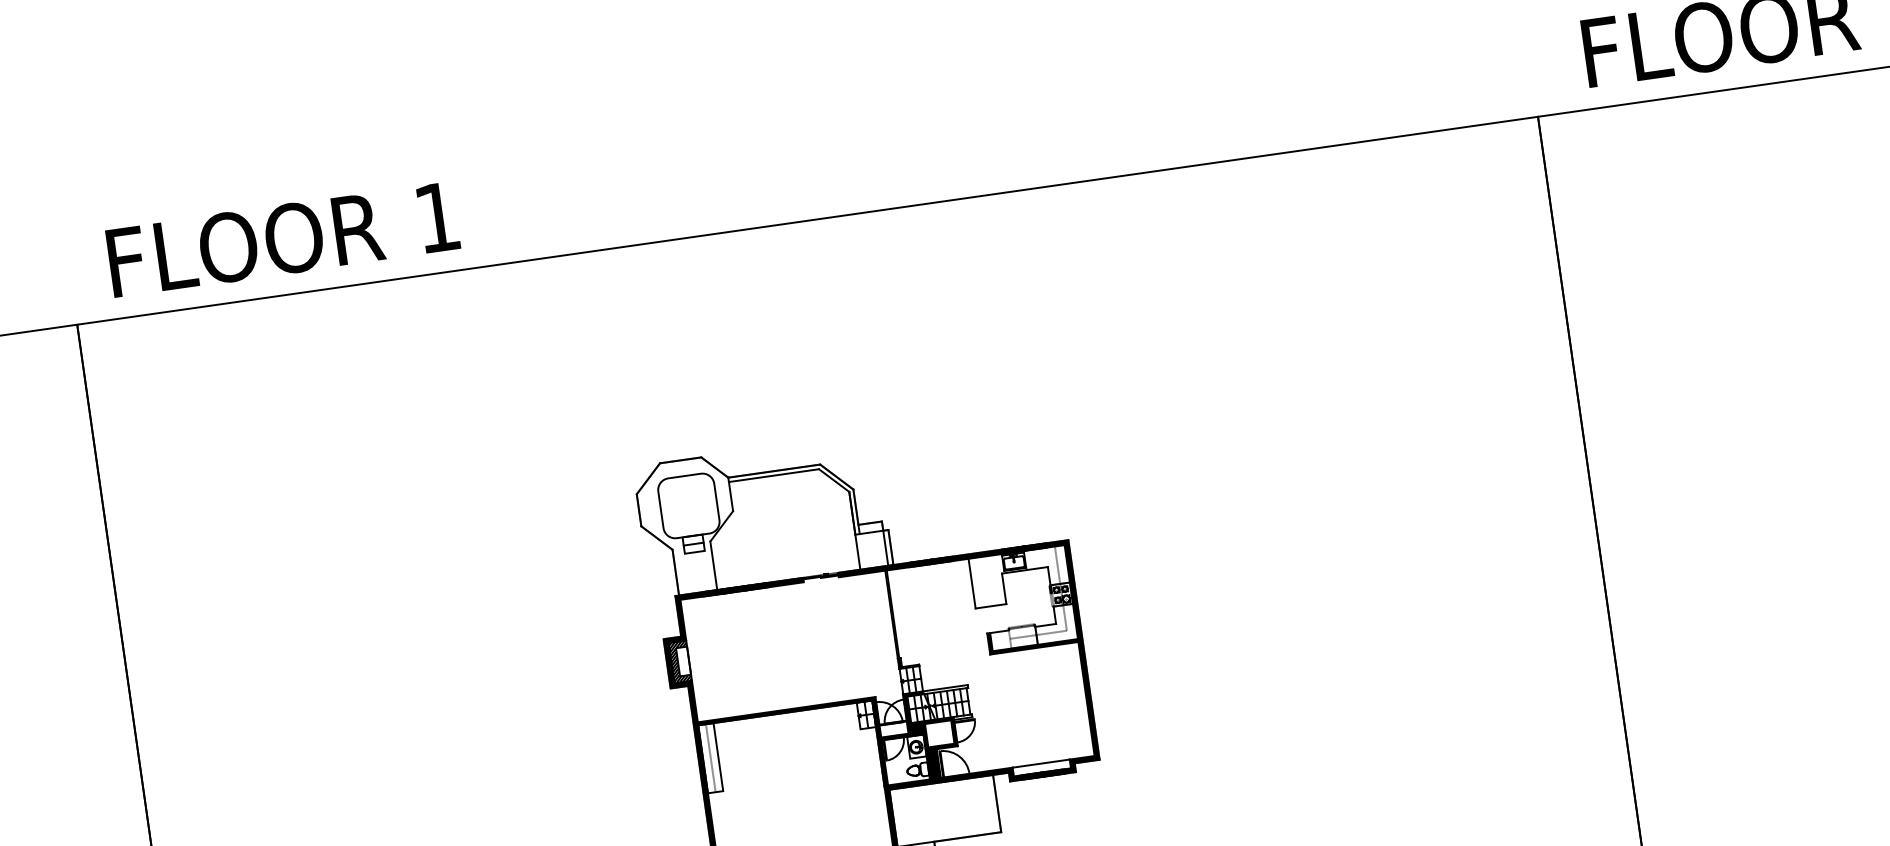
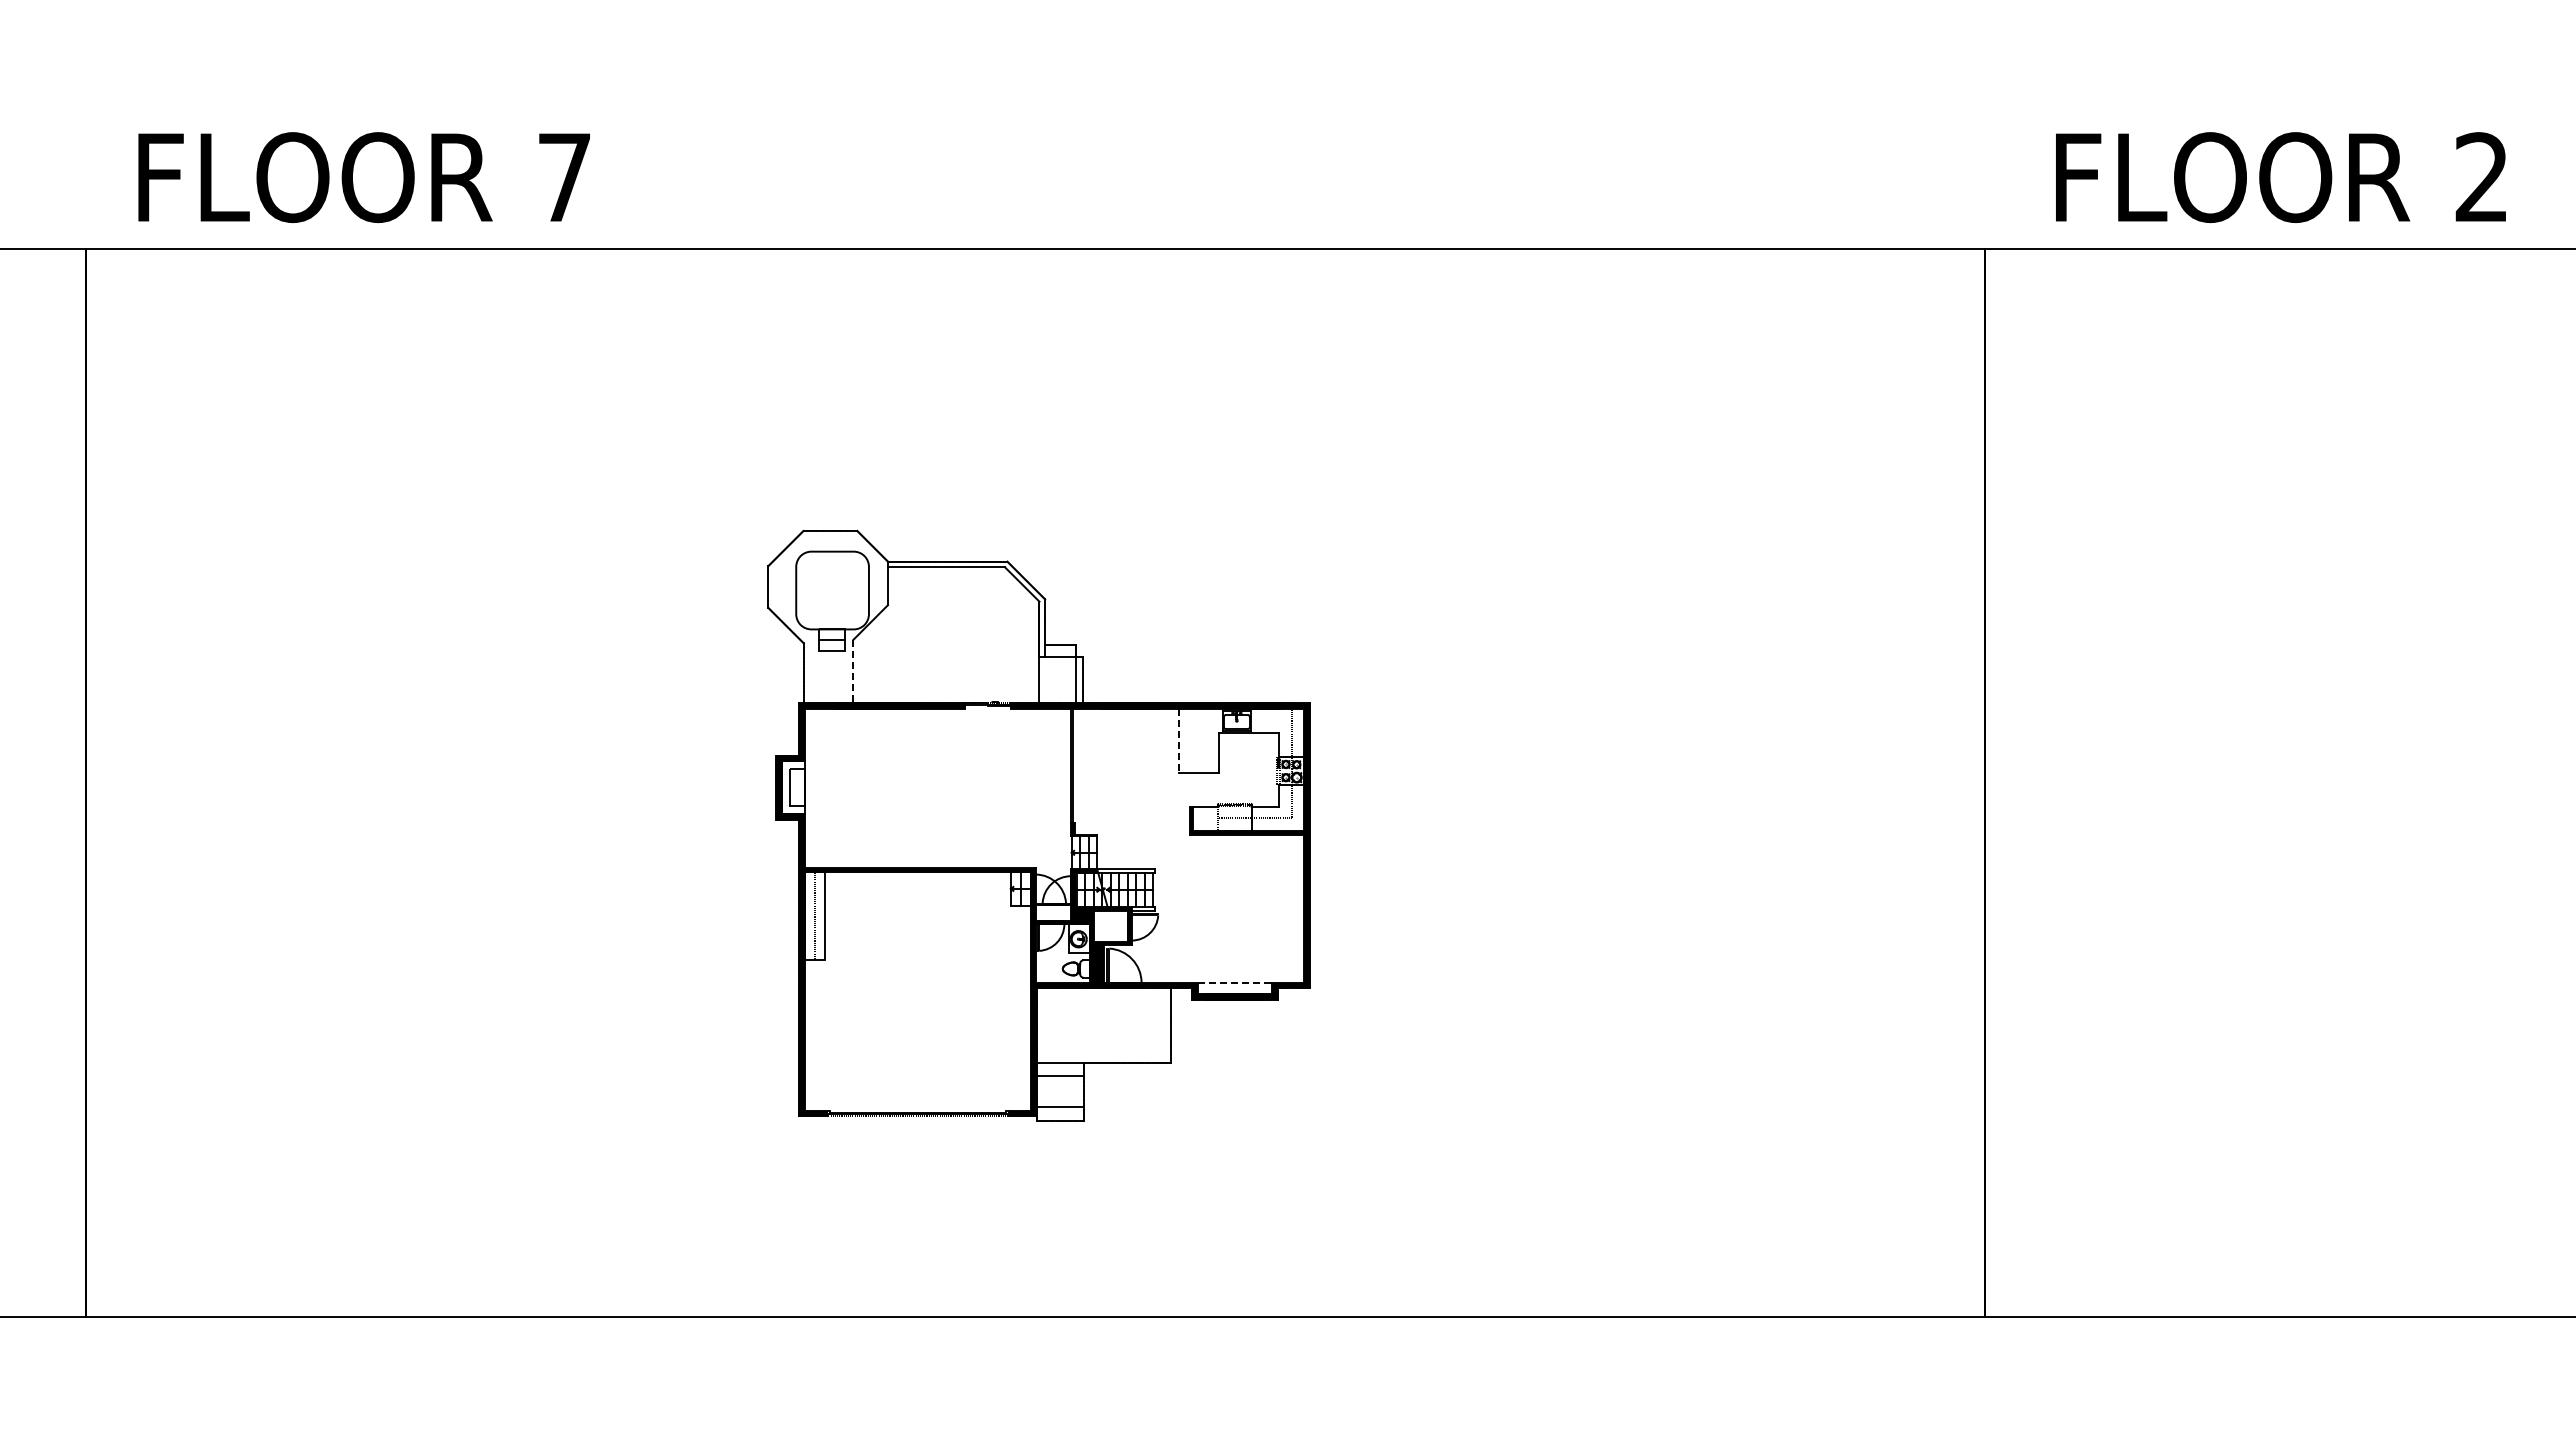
text: (437, 217) -> (564, 177), 1 -> 7
line: (713, 565) -> (853, 671), solid -> dashed
line: (972, 584) -> (1179, 741), solid -> dashed
hatch: (679, 661) -> (792, 787), removed
line: (1041, 763) -> (1235, 982), solid -> dashed

